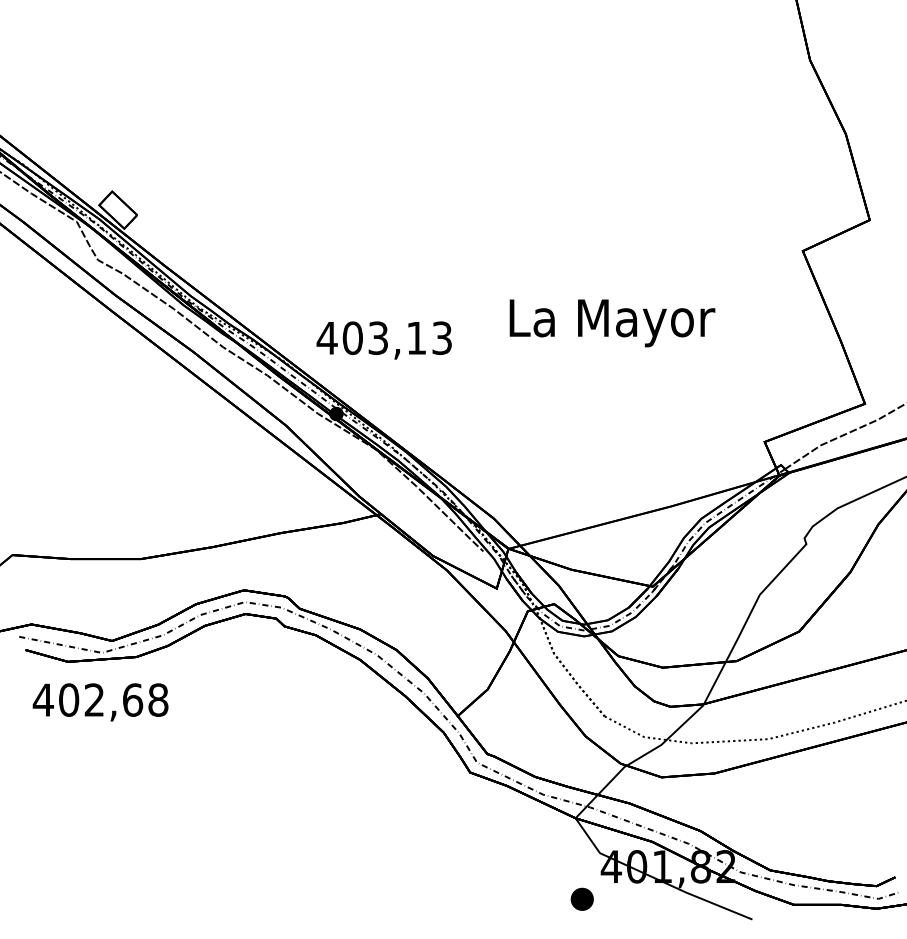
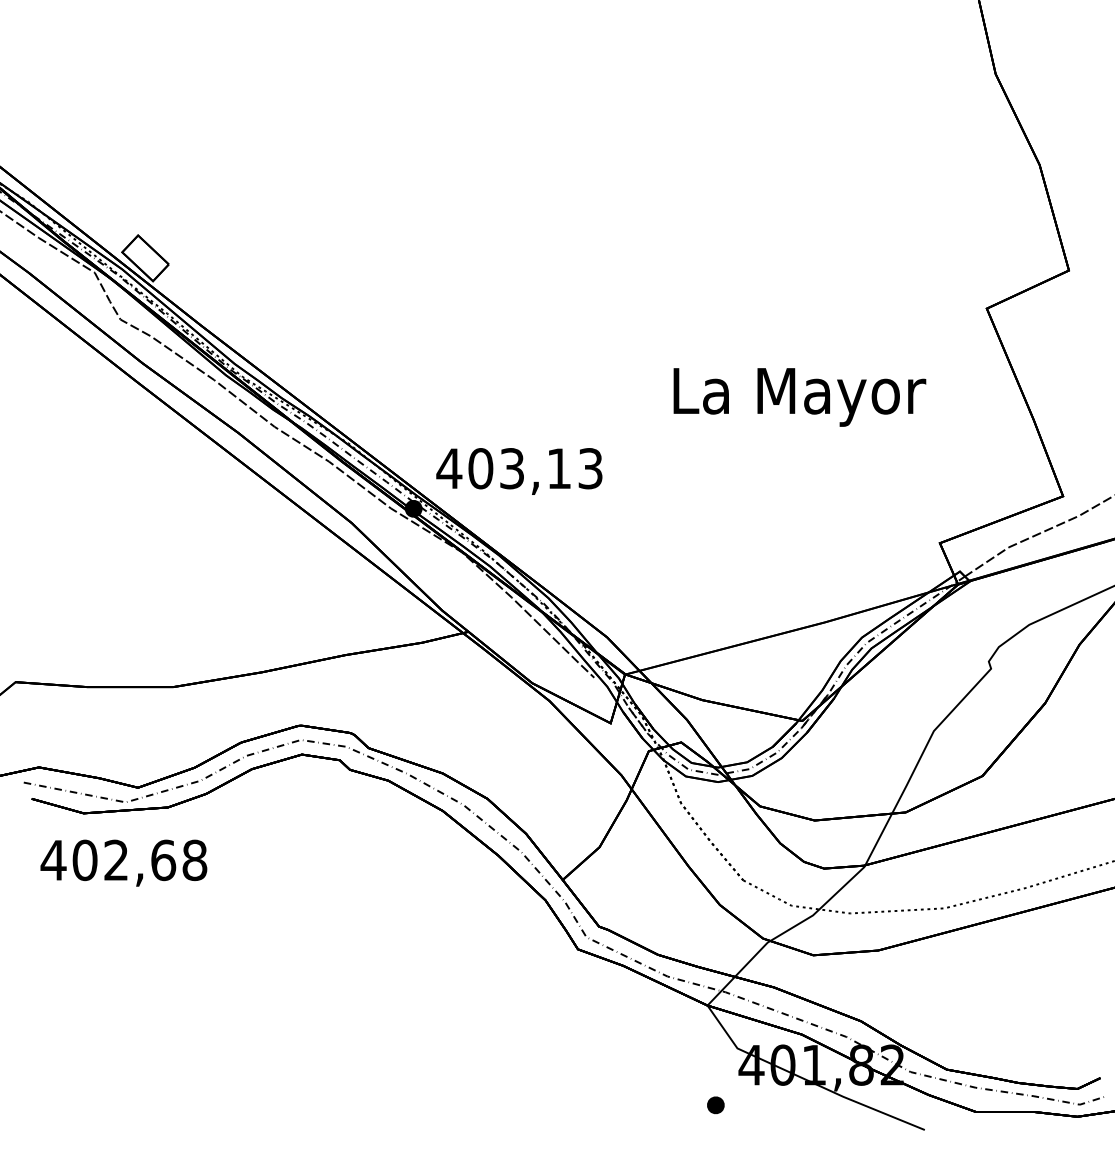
text: (612, 323) -> (799, 397), moved
text: (384, 340) -> (519, 471), moved
part: (582, 899) -> (715, 1105), size x0.62

